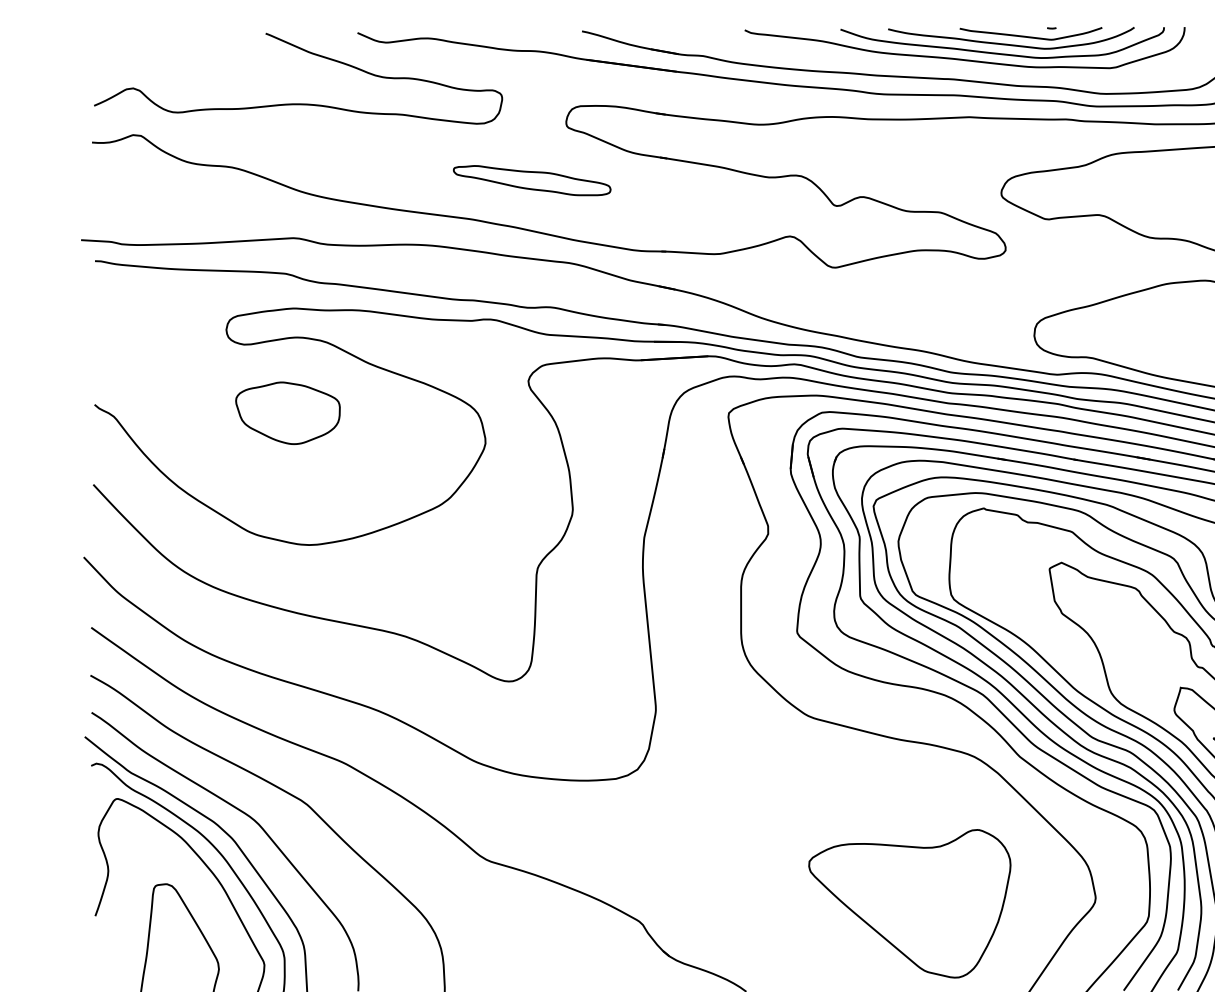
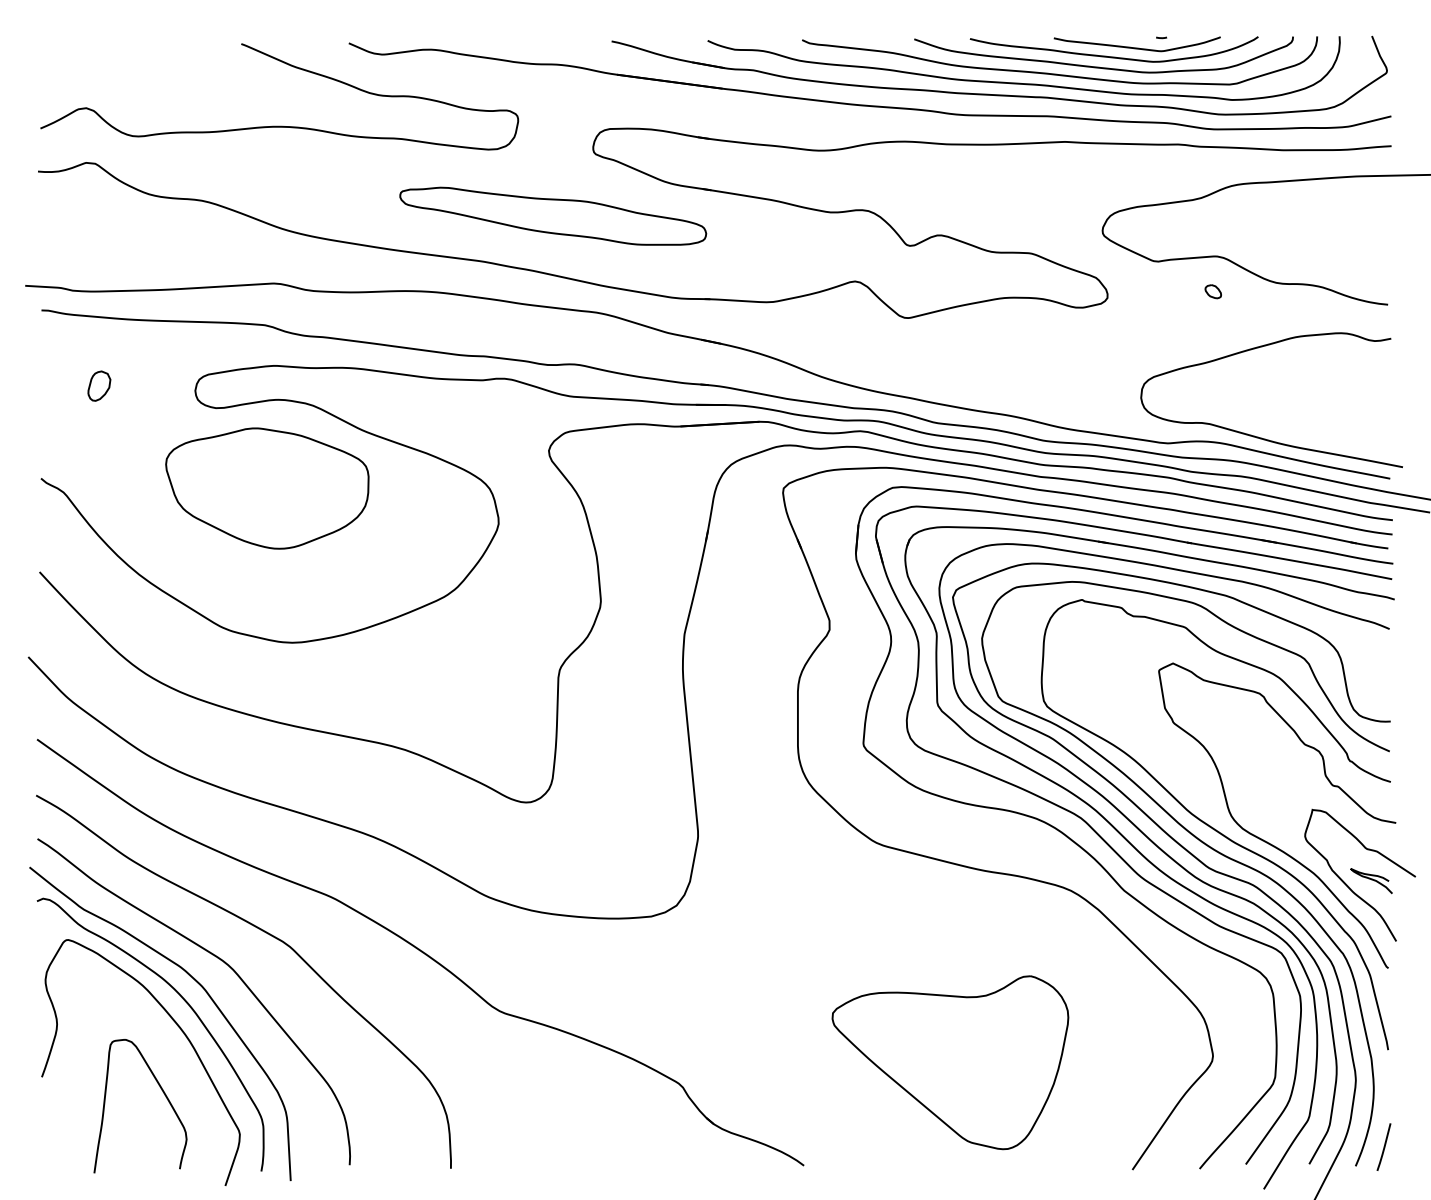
curve: (931, 66) -> (1020, 82), added
part: (532, 180) -> (553, 215), size x1.67
part: (1095, 244) -> (1212, 291), added
part: (144, 325) -> (99, 385), added
part: (288, 413) -> (267, 488), size x1.67
part: (909, 903) -> (950, 1062), moved

